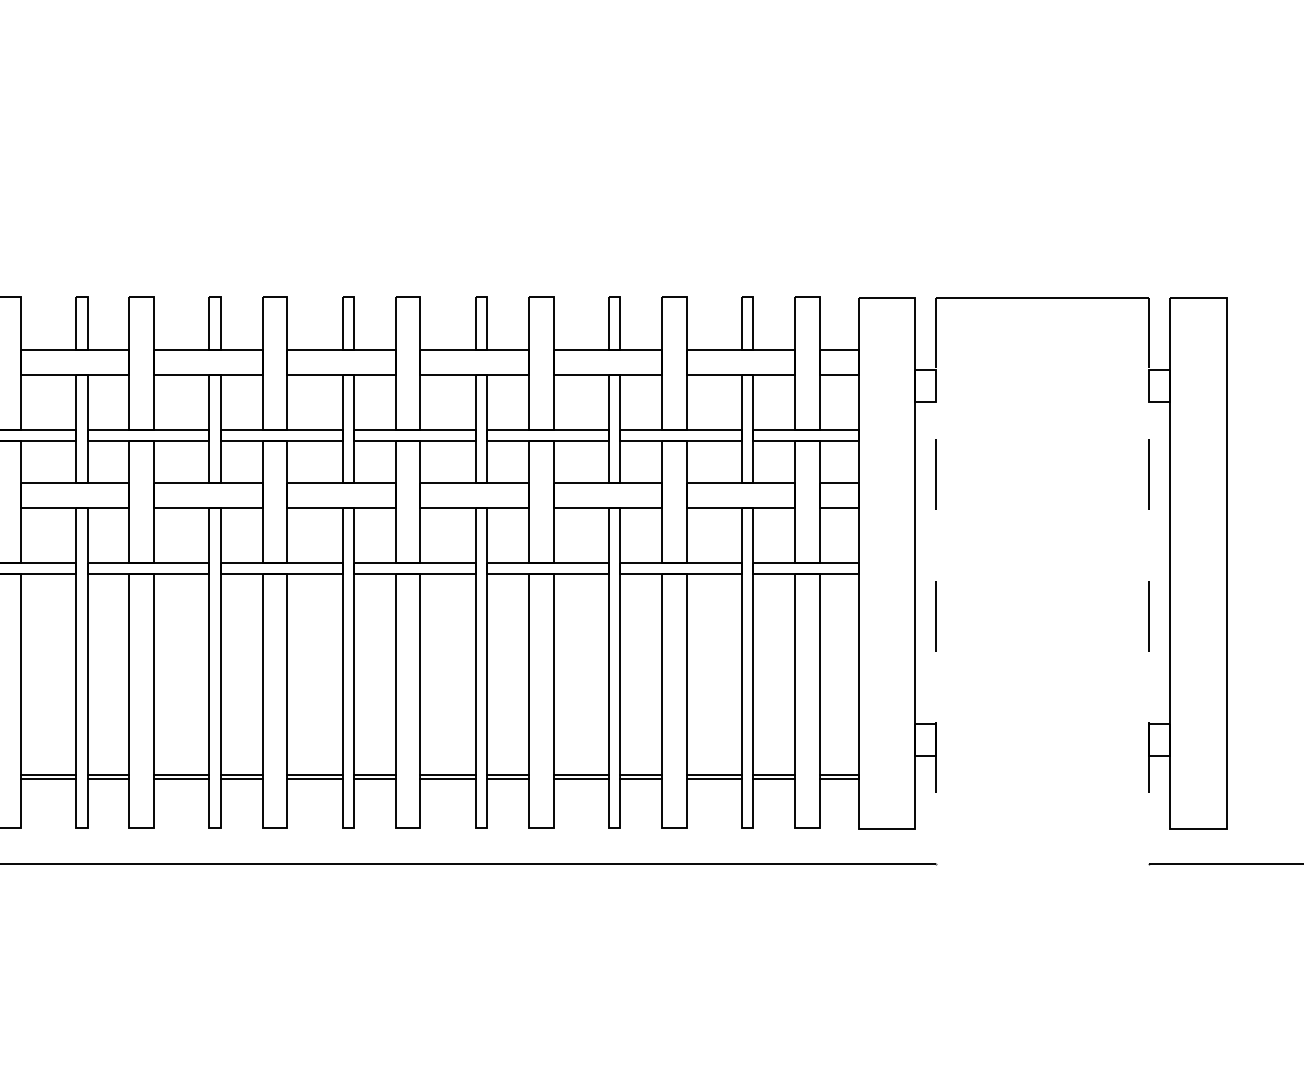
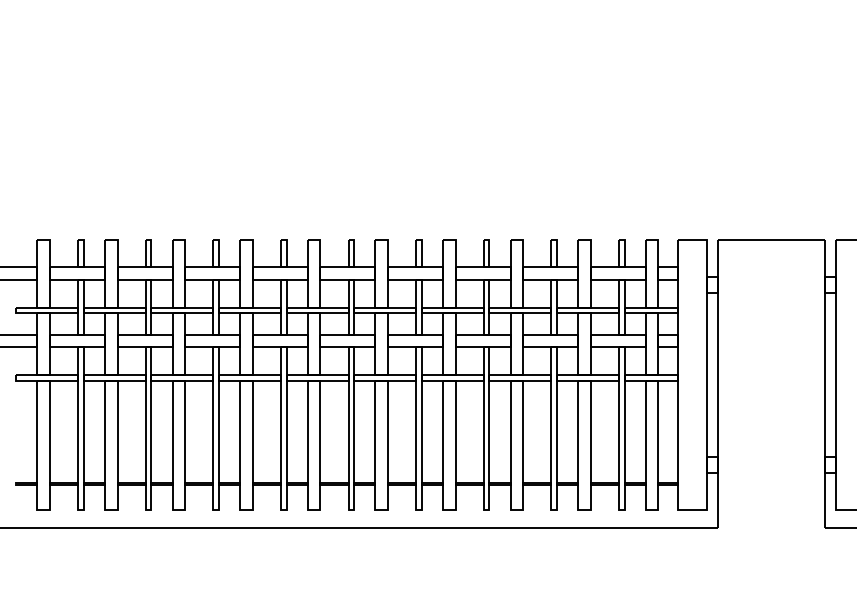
line: (936, 581) -> (717, 384), dashed -> solid
line: (1149, 581) -> (825, 384), dashed -> solid

